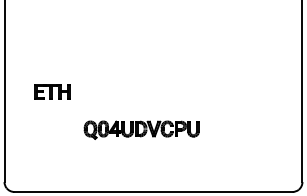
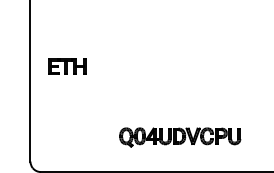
part: (52, 91) -> (67, 66), moved
part: (141, 129) -> (179, 136), moved

